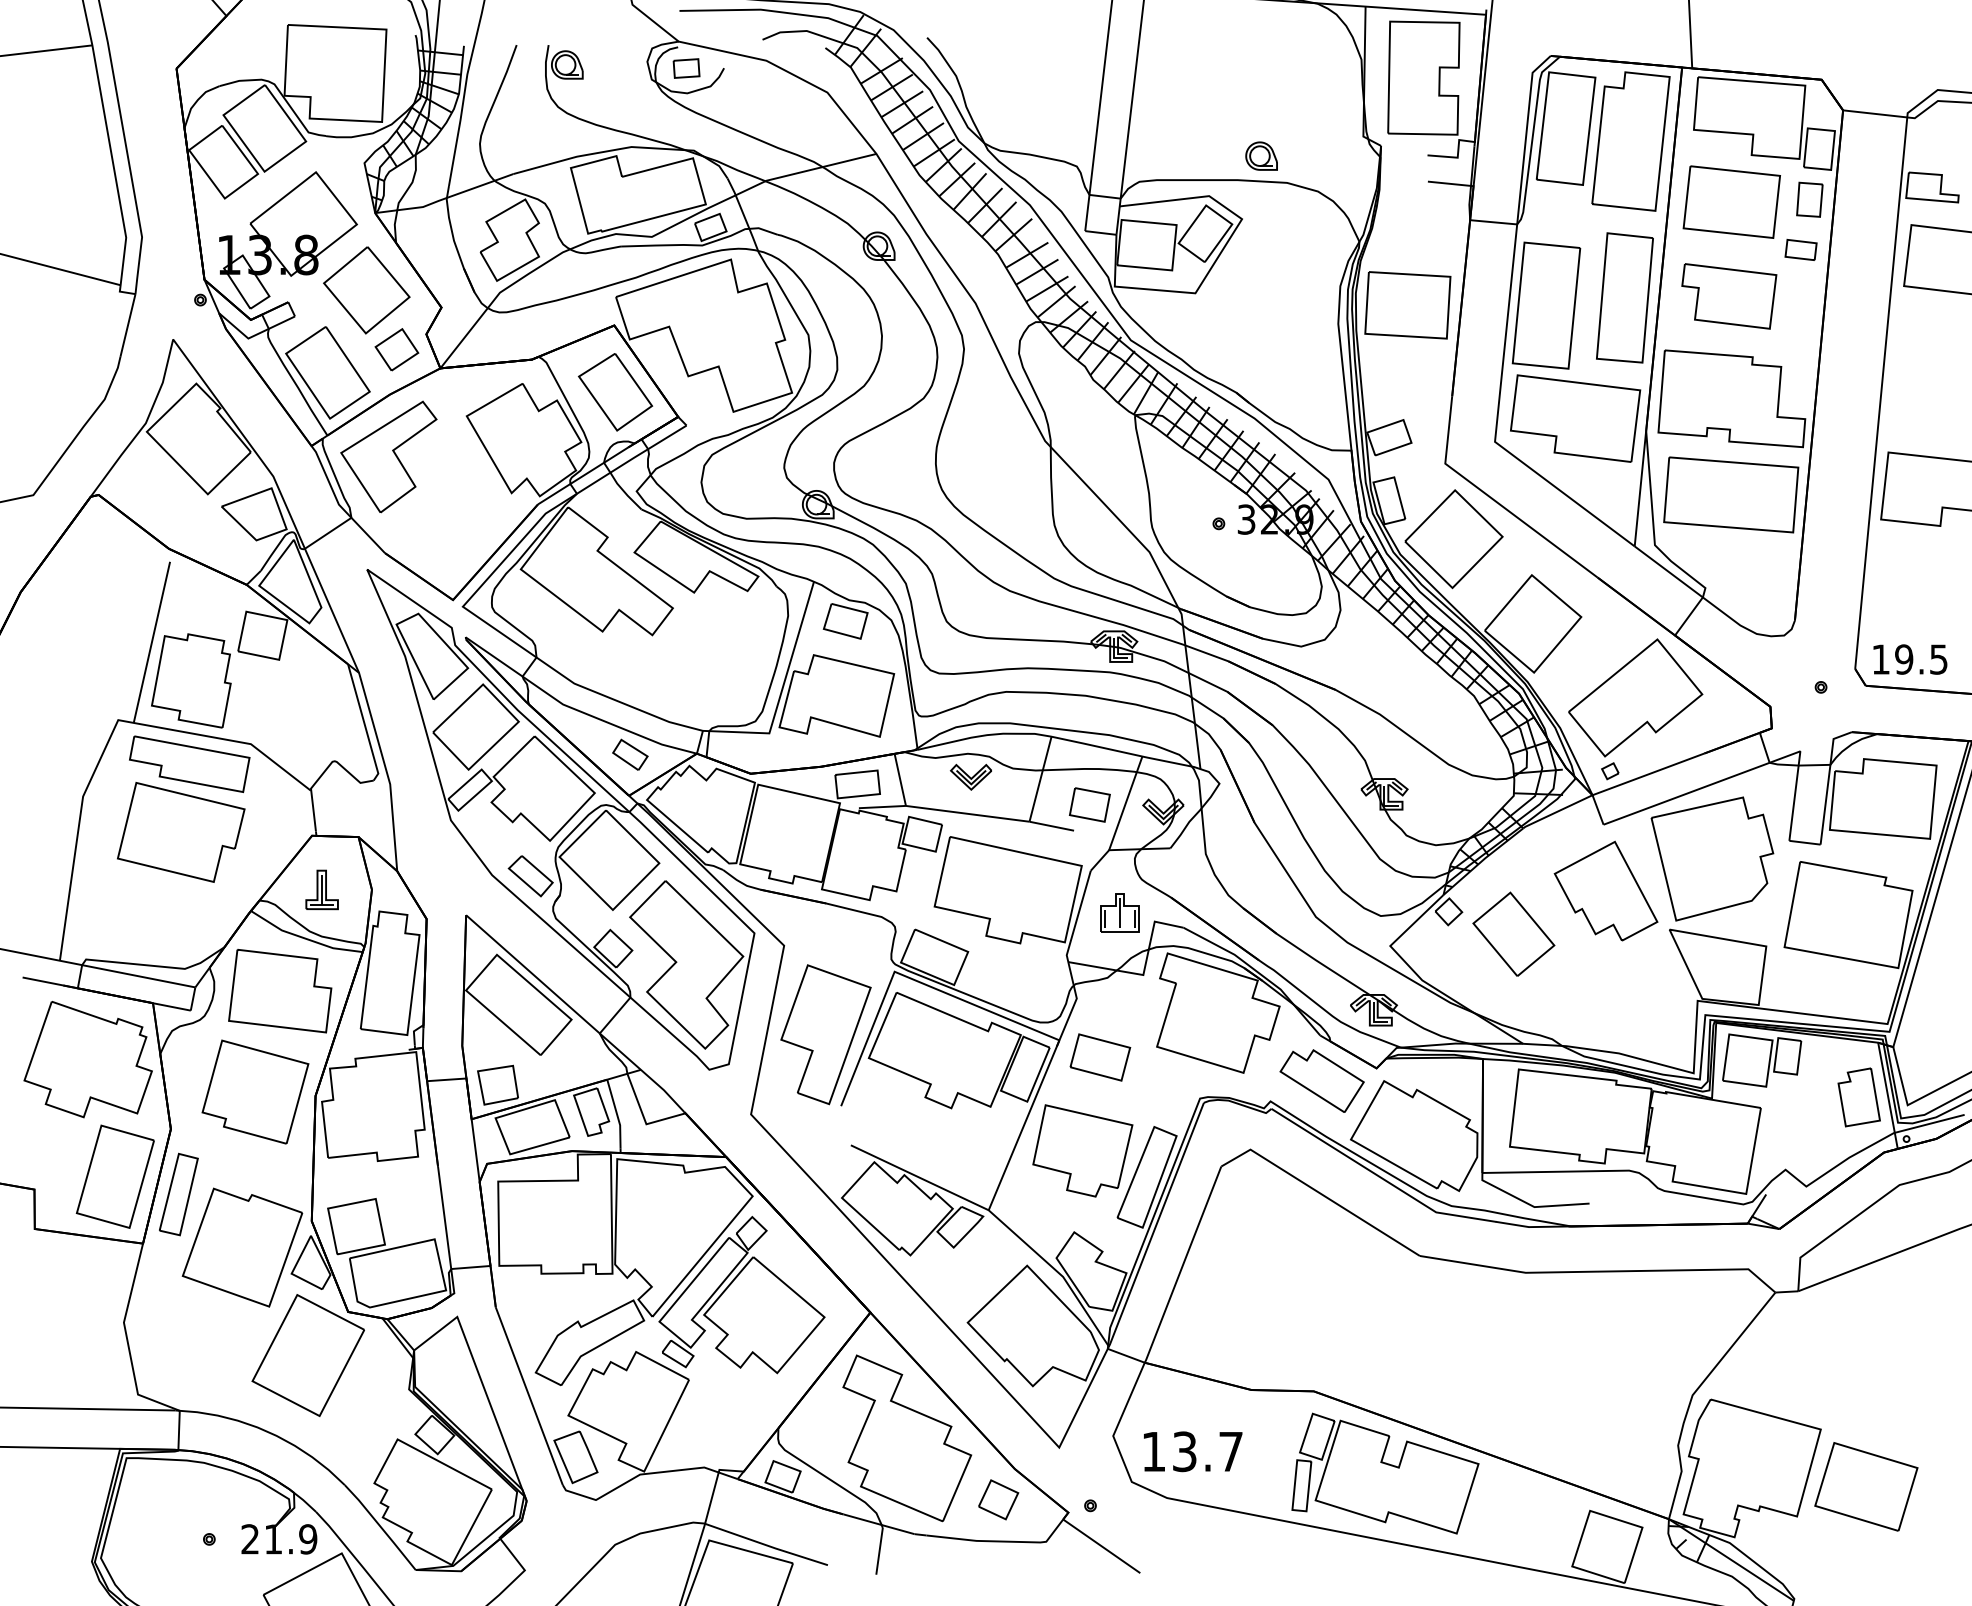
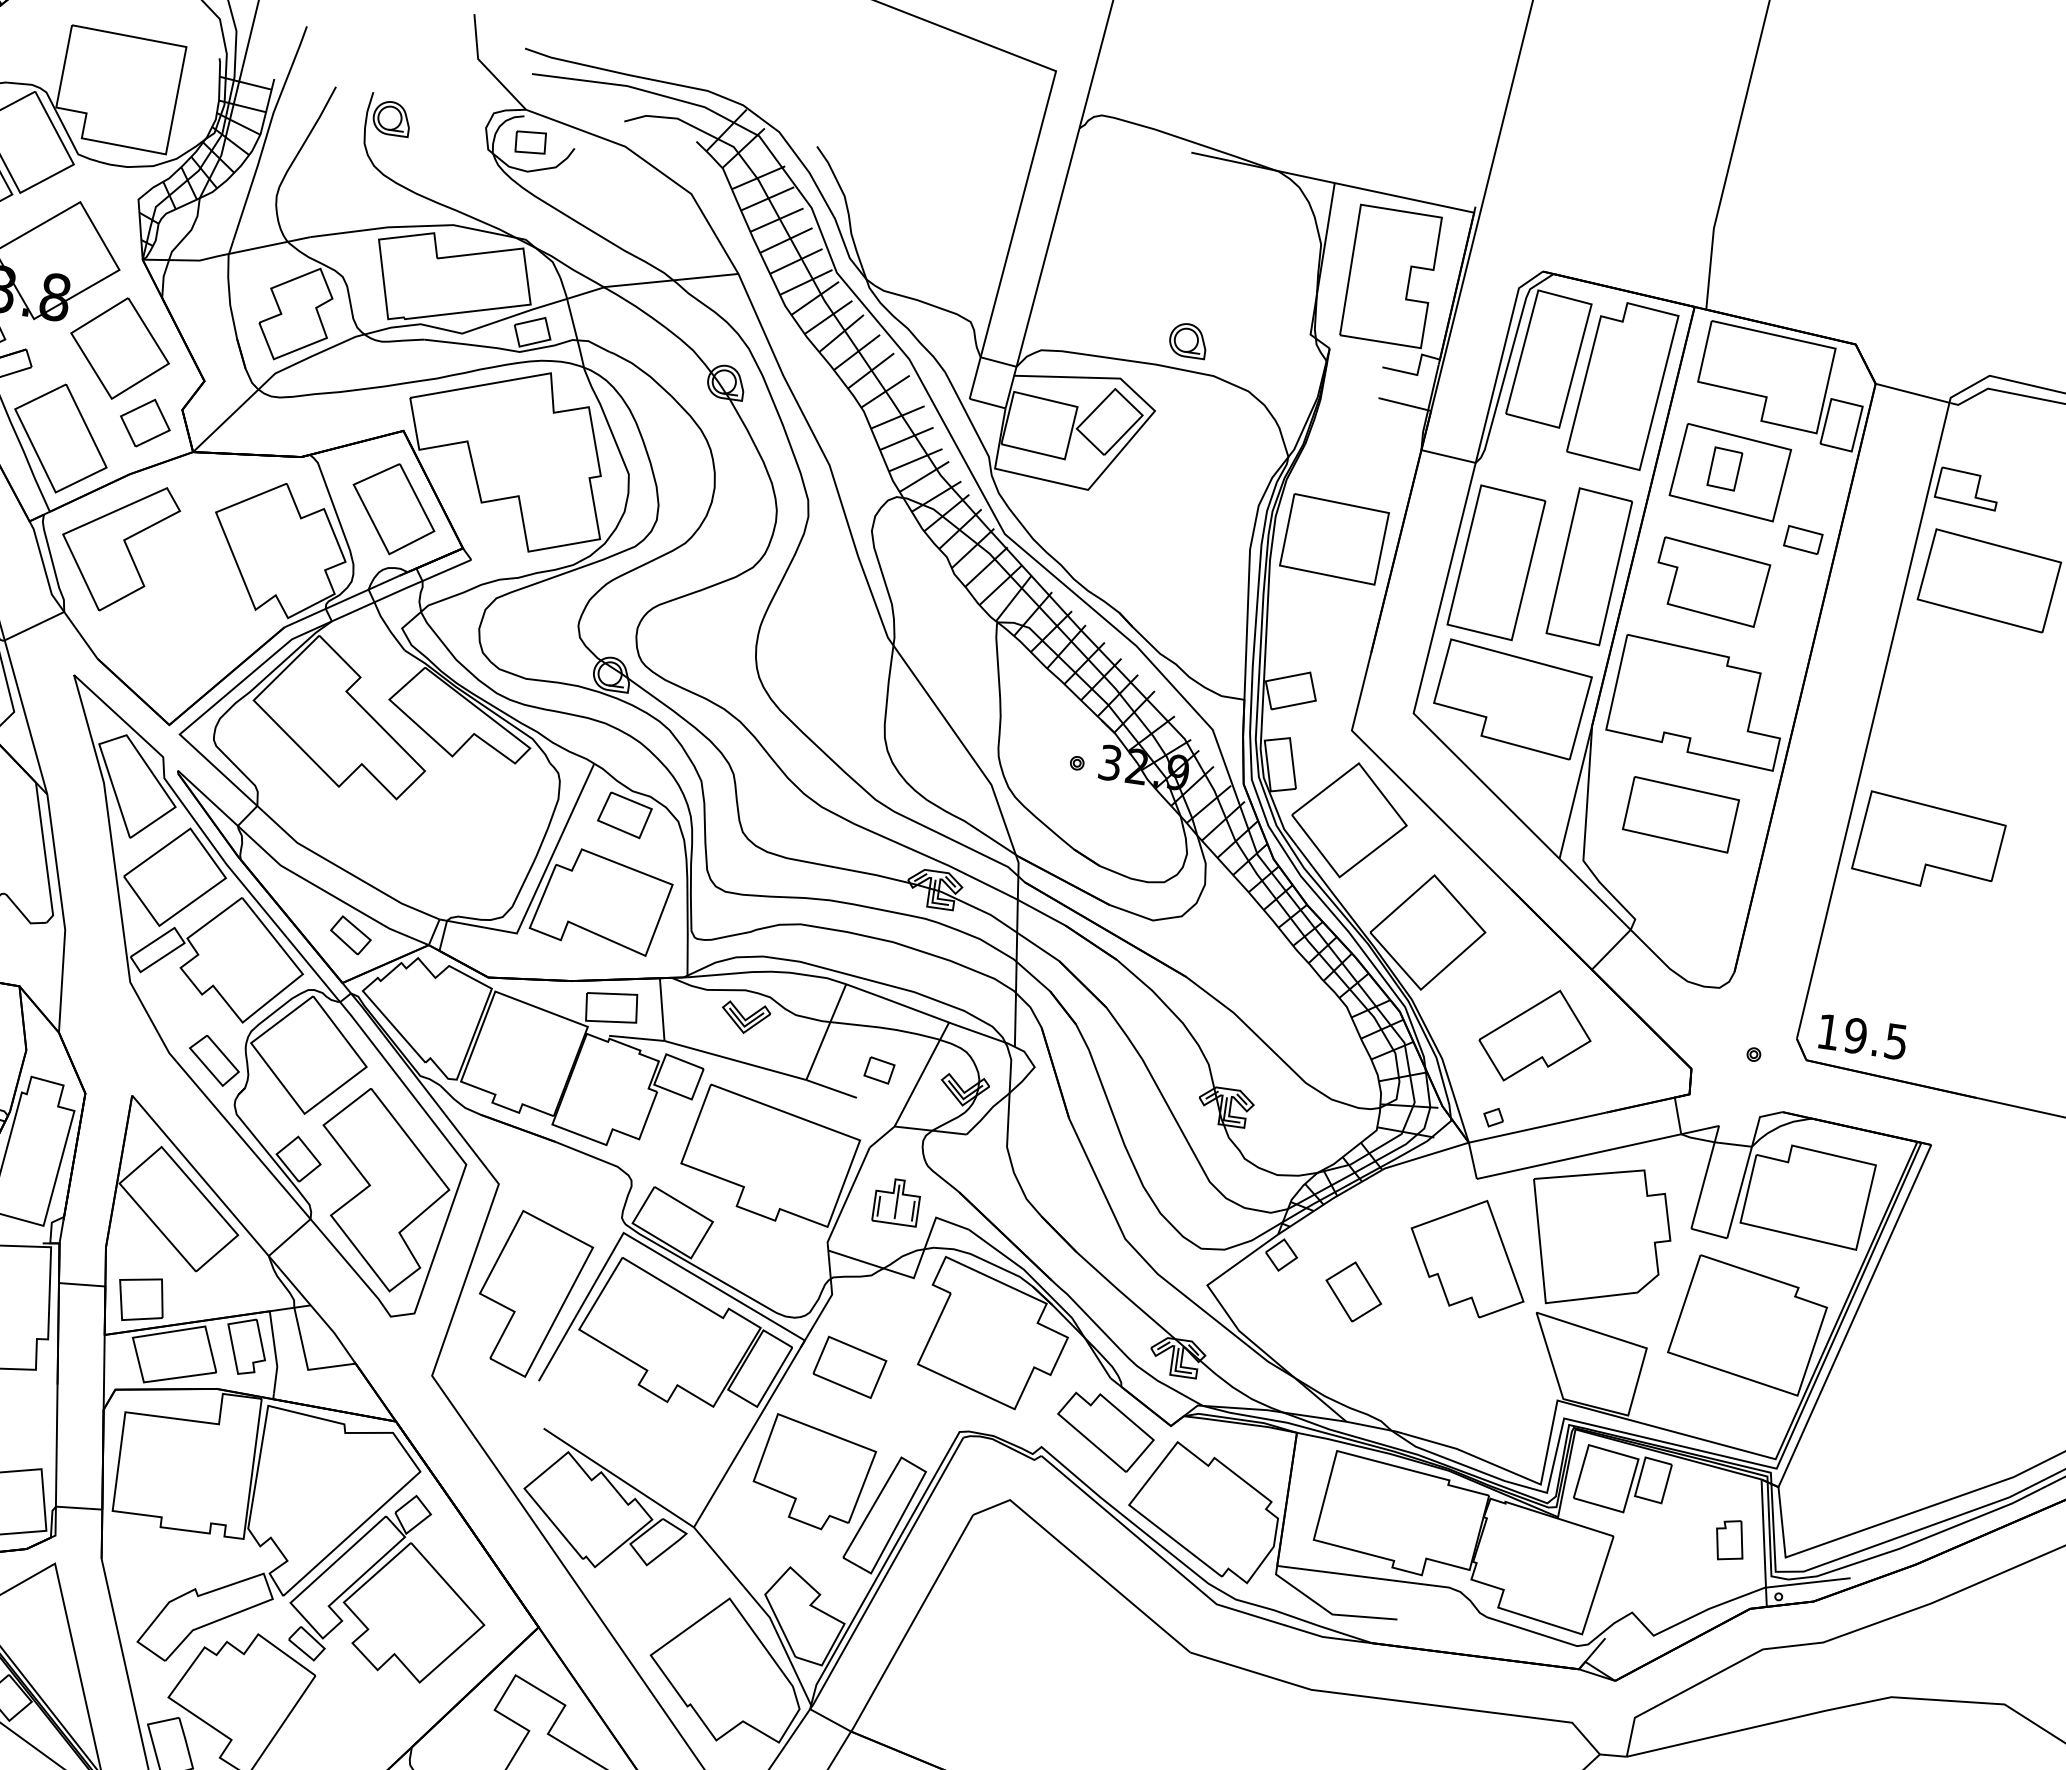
part: (1809, 199) -> (1724, 468), moved
part: (1731, 494) -> (1681, 814), size x0.7
part: (1635, 697) -> (1535, 1035), size x0.7
part: (1089, 804) -> (879, 1069), size x0.6
part: (1513, 933) -> (1353, 1291), size x0.6
part: (1858, 1097) -> (1729, 1540), size x0.6

